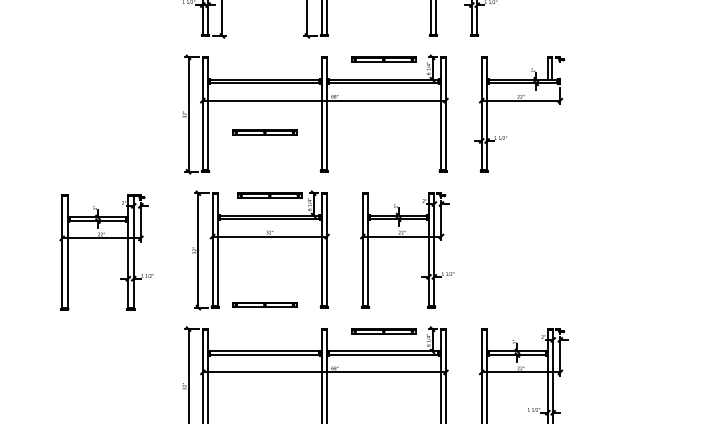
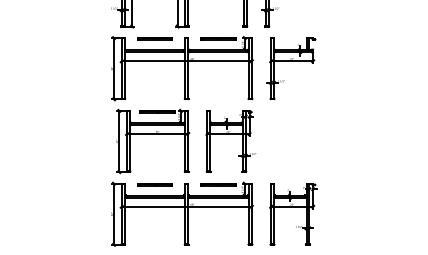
line: (264, 130) -> (154, 38), moved
part: (105, 239) -> (69, 135), removed
line: (264, 304) -> (154, 184), moved

